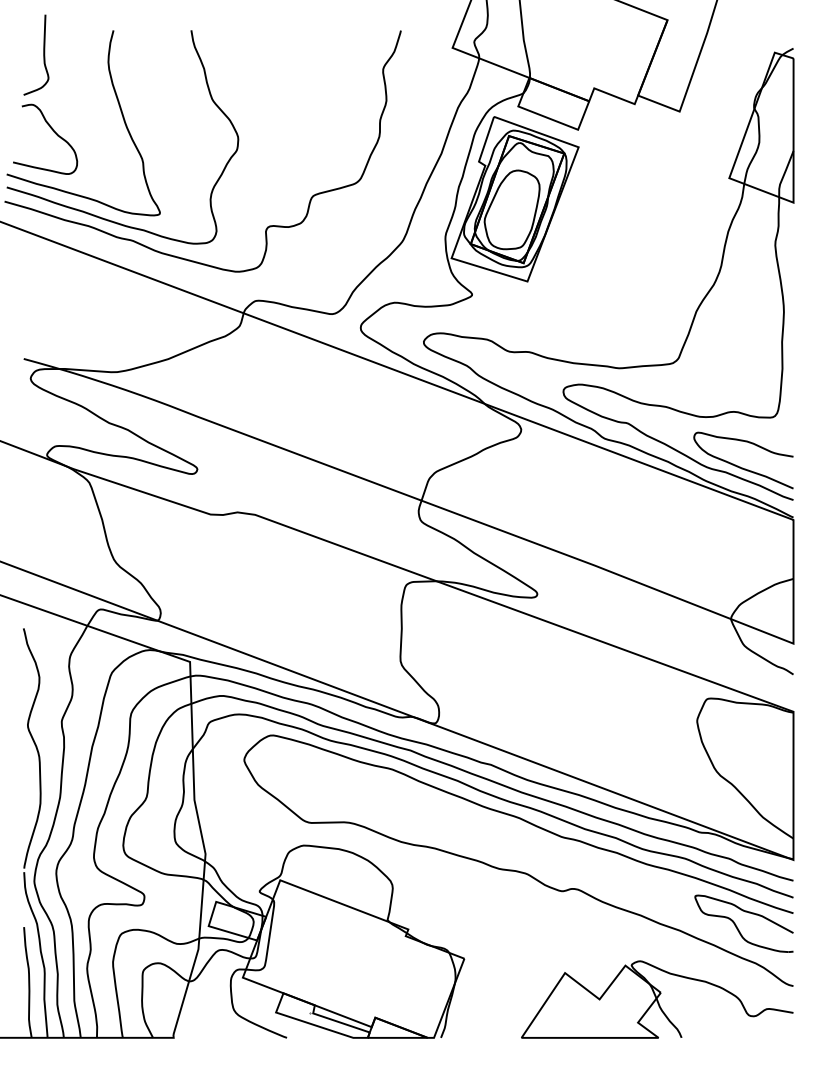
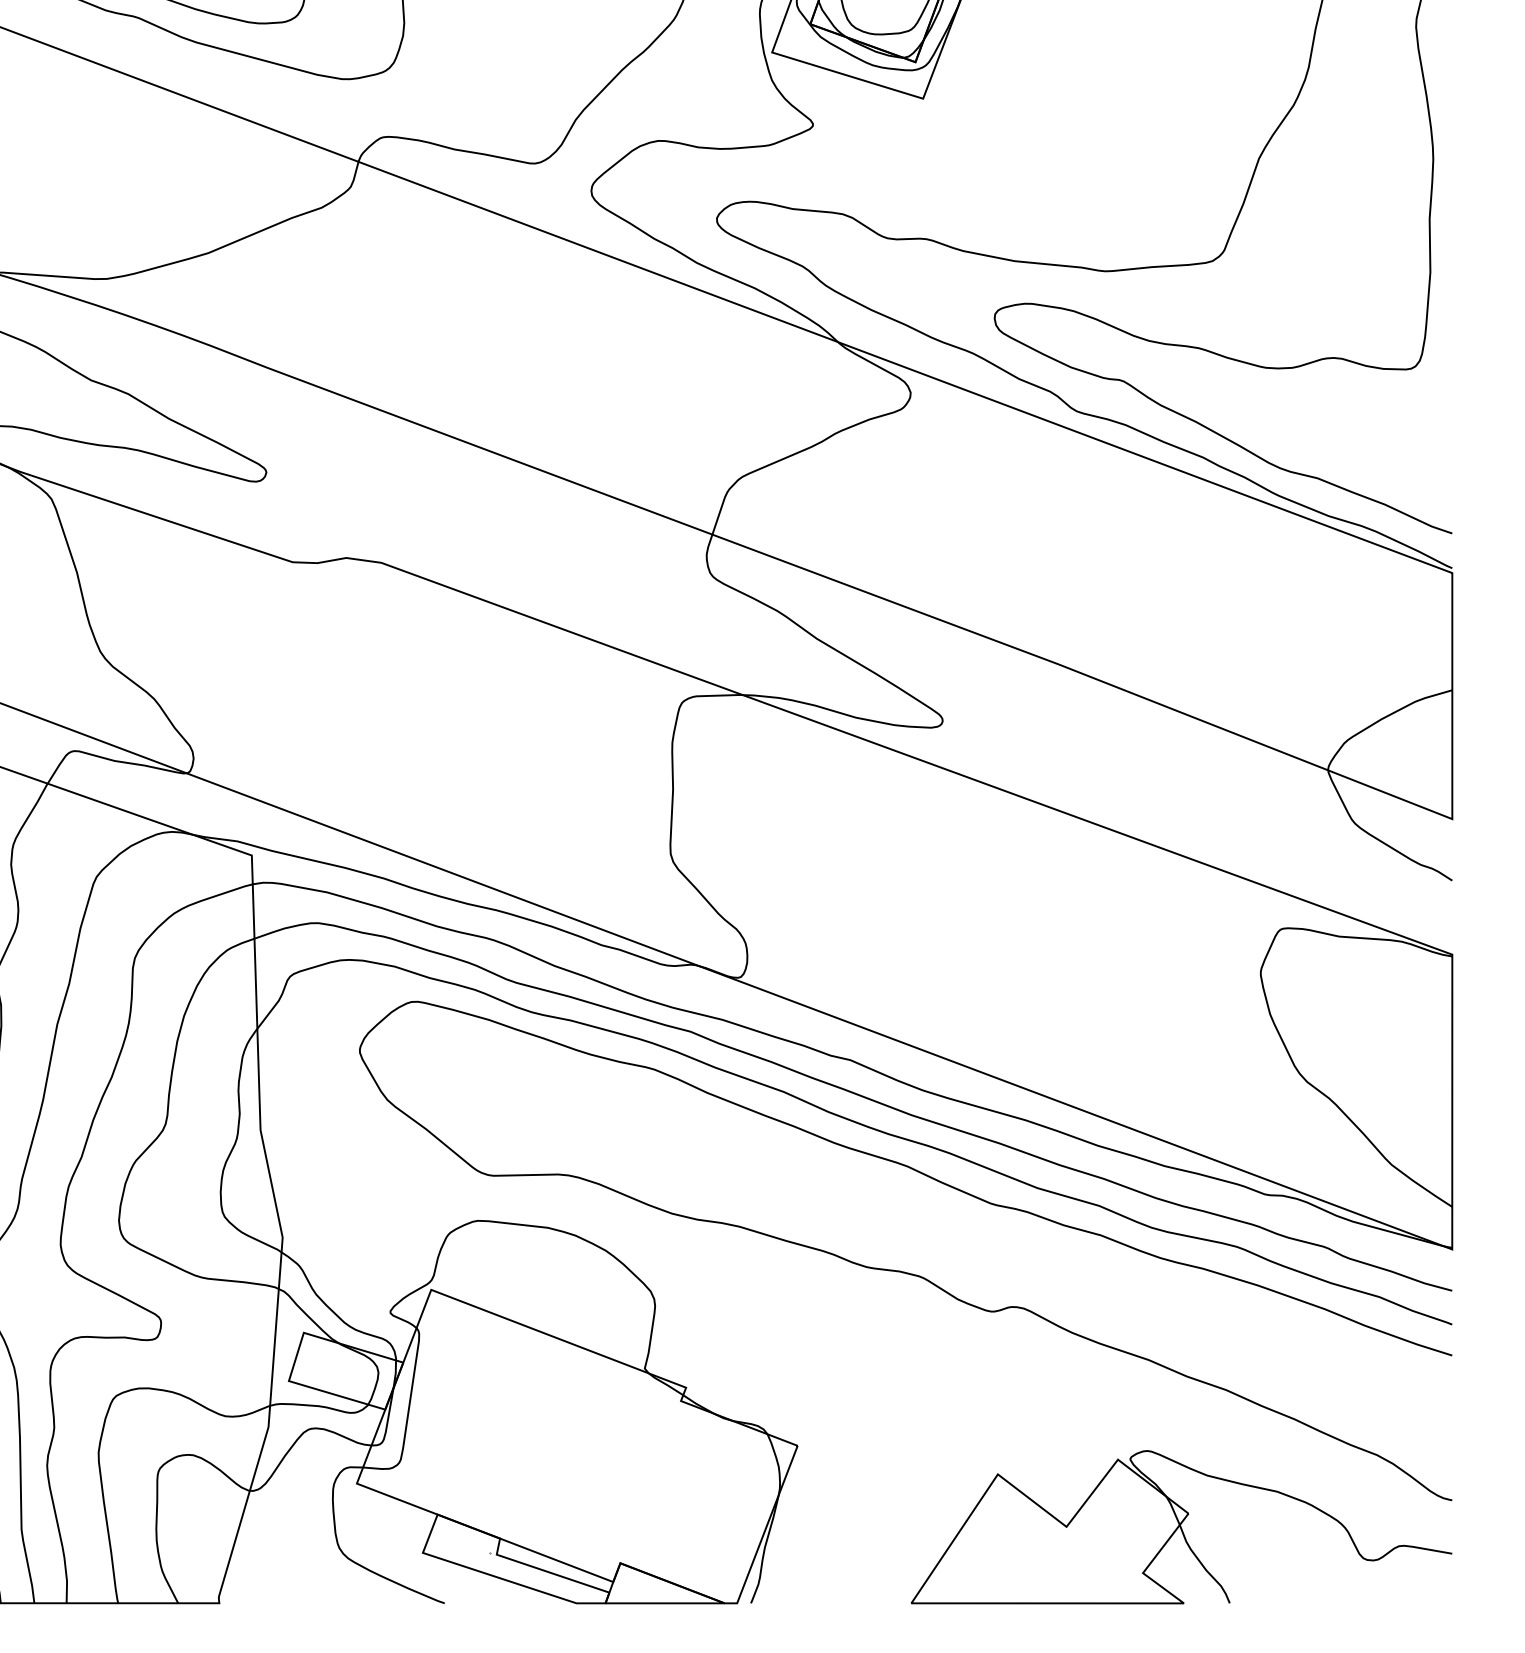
curve: (740, 466) -> (1346, 466), removed
part: (737, 926) -> (1340, 1381), removed

